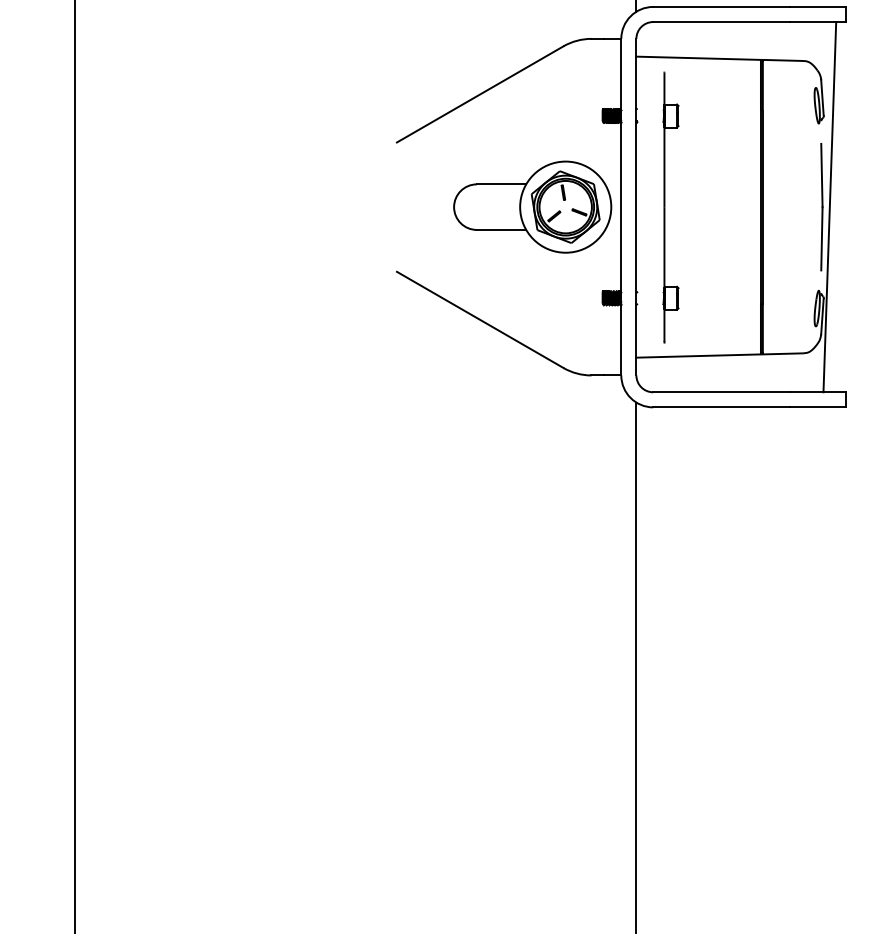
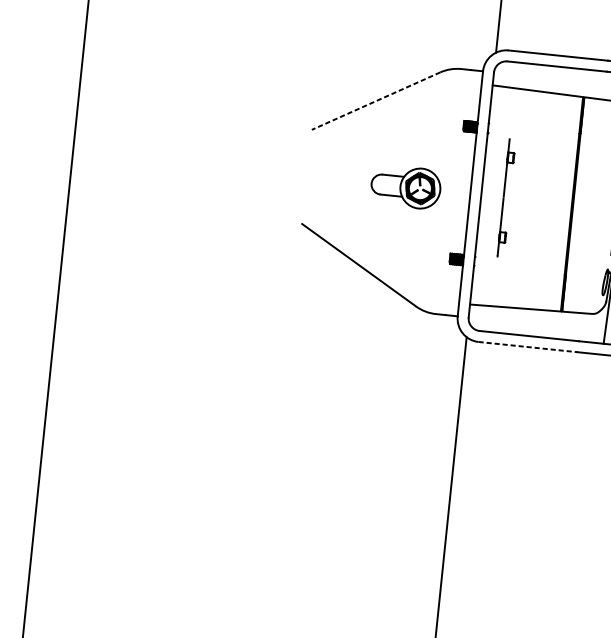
line: (479, 94) -> (375, 101), solid -> dashed
part: (532, 206) -> (405, 186), size x0.6
part: (670, 207) -> (506, 197), size x0.6
line: (721, 407) -> (528, 347), solid -> dashed

